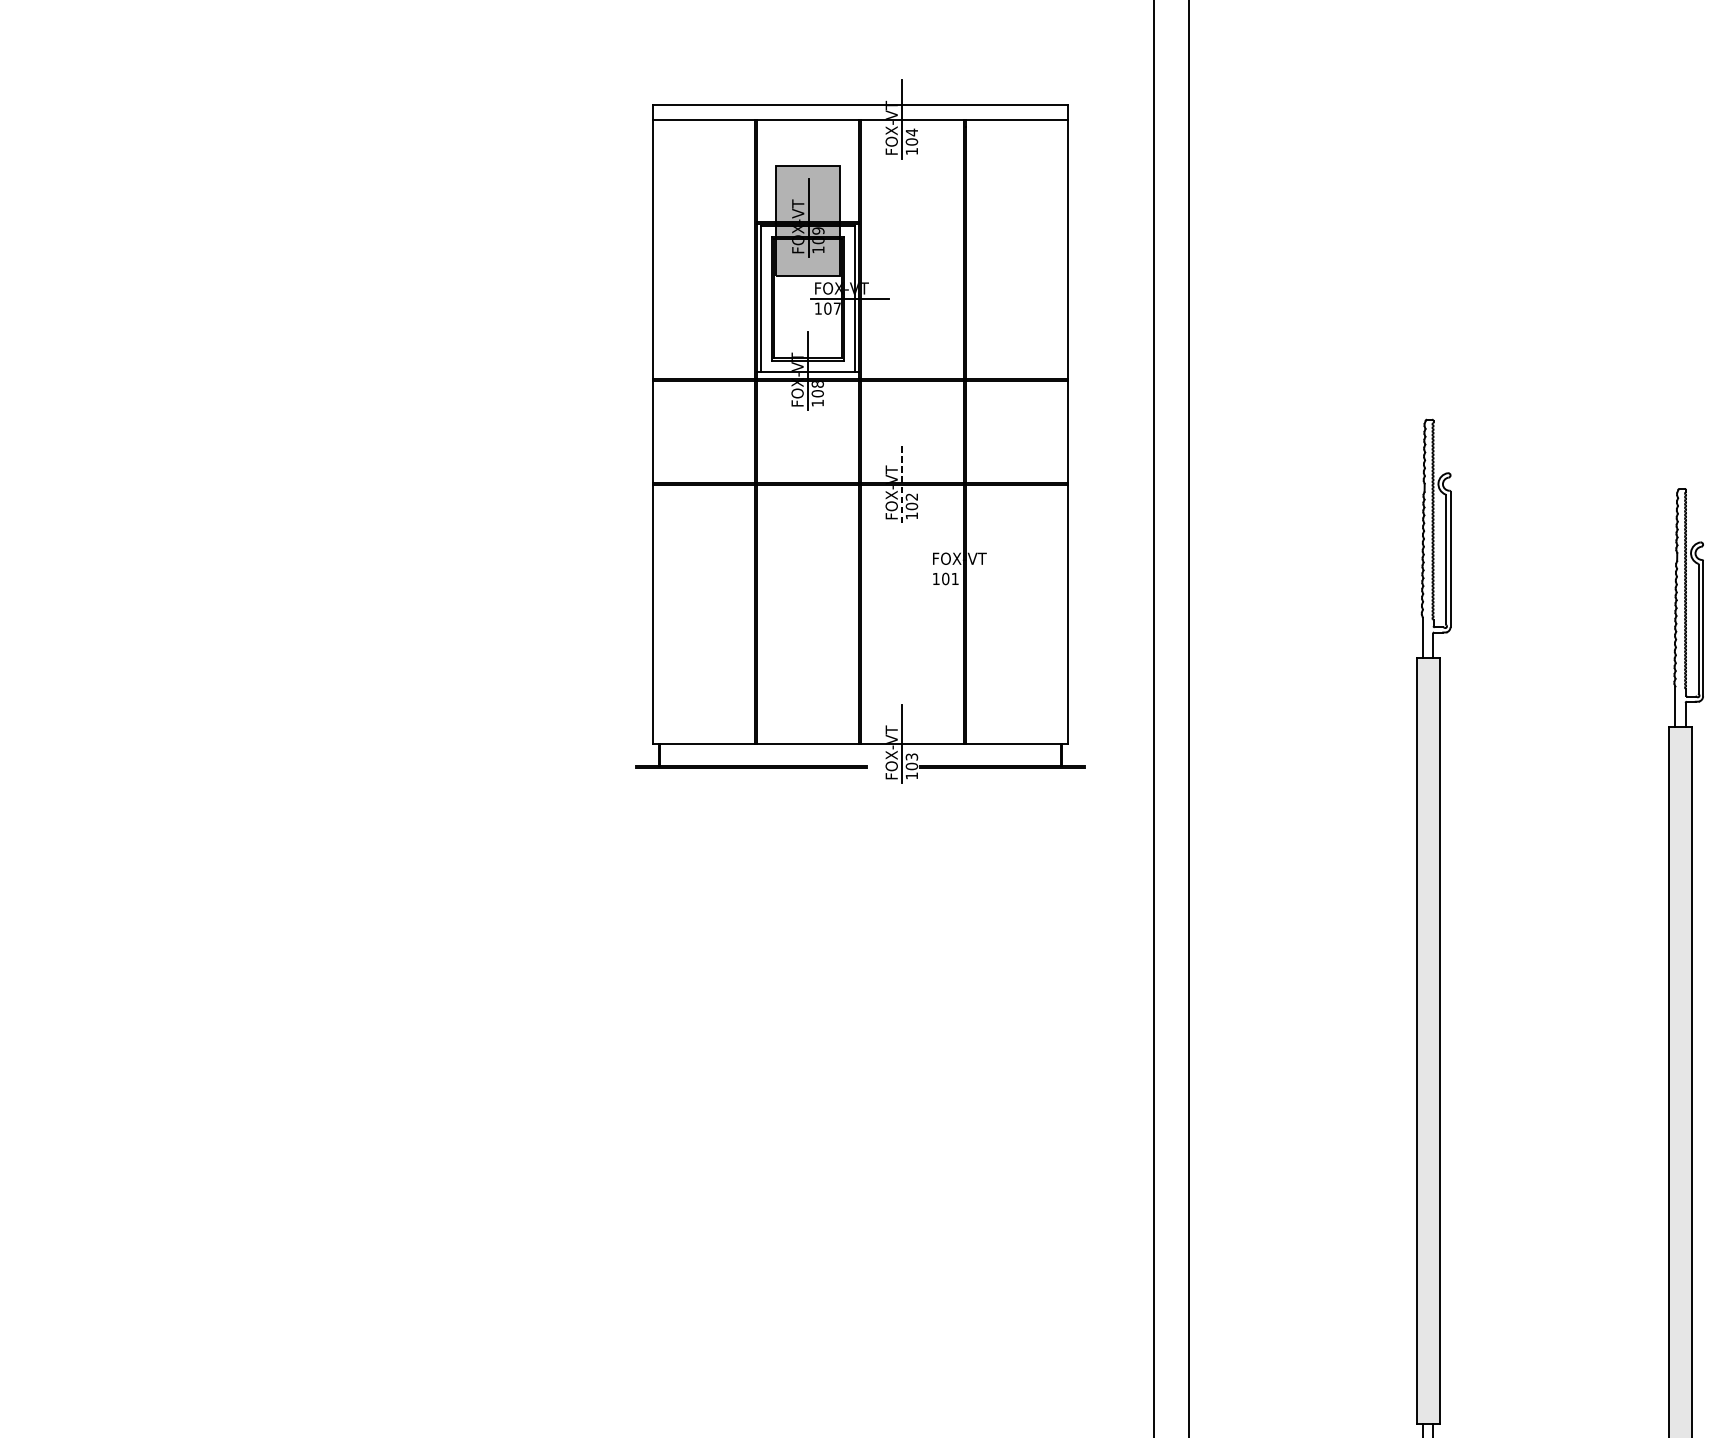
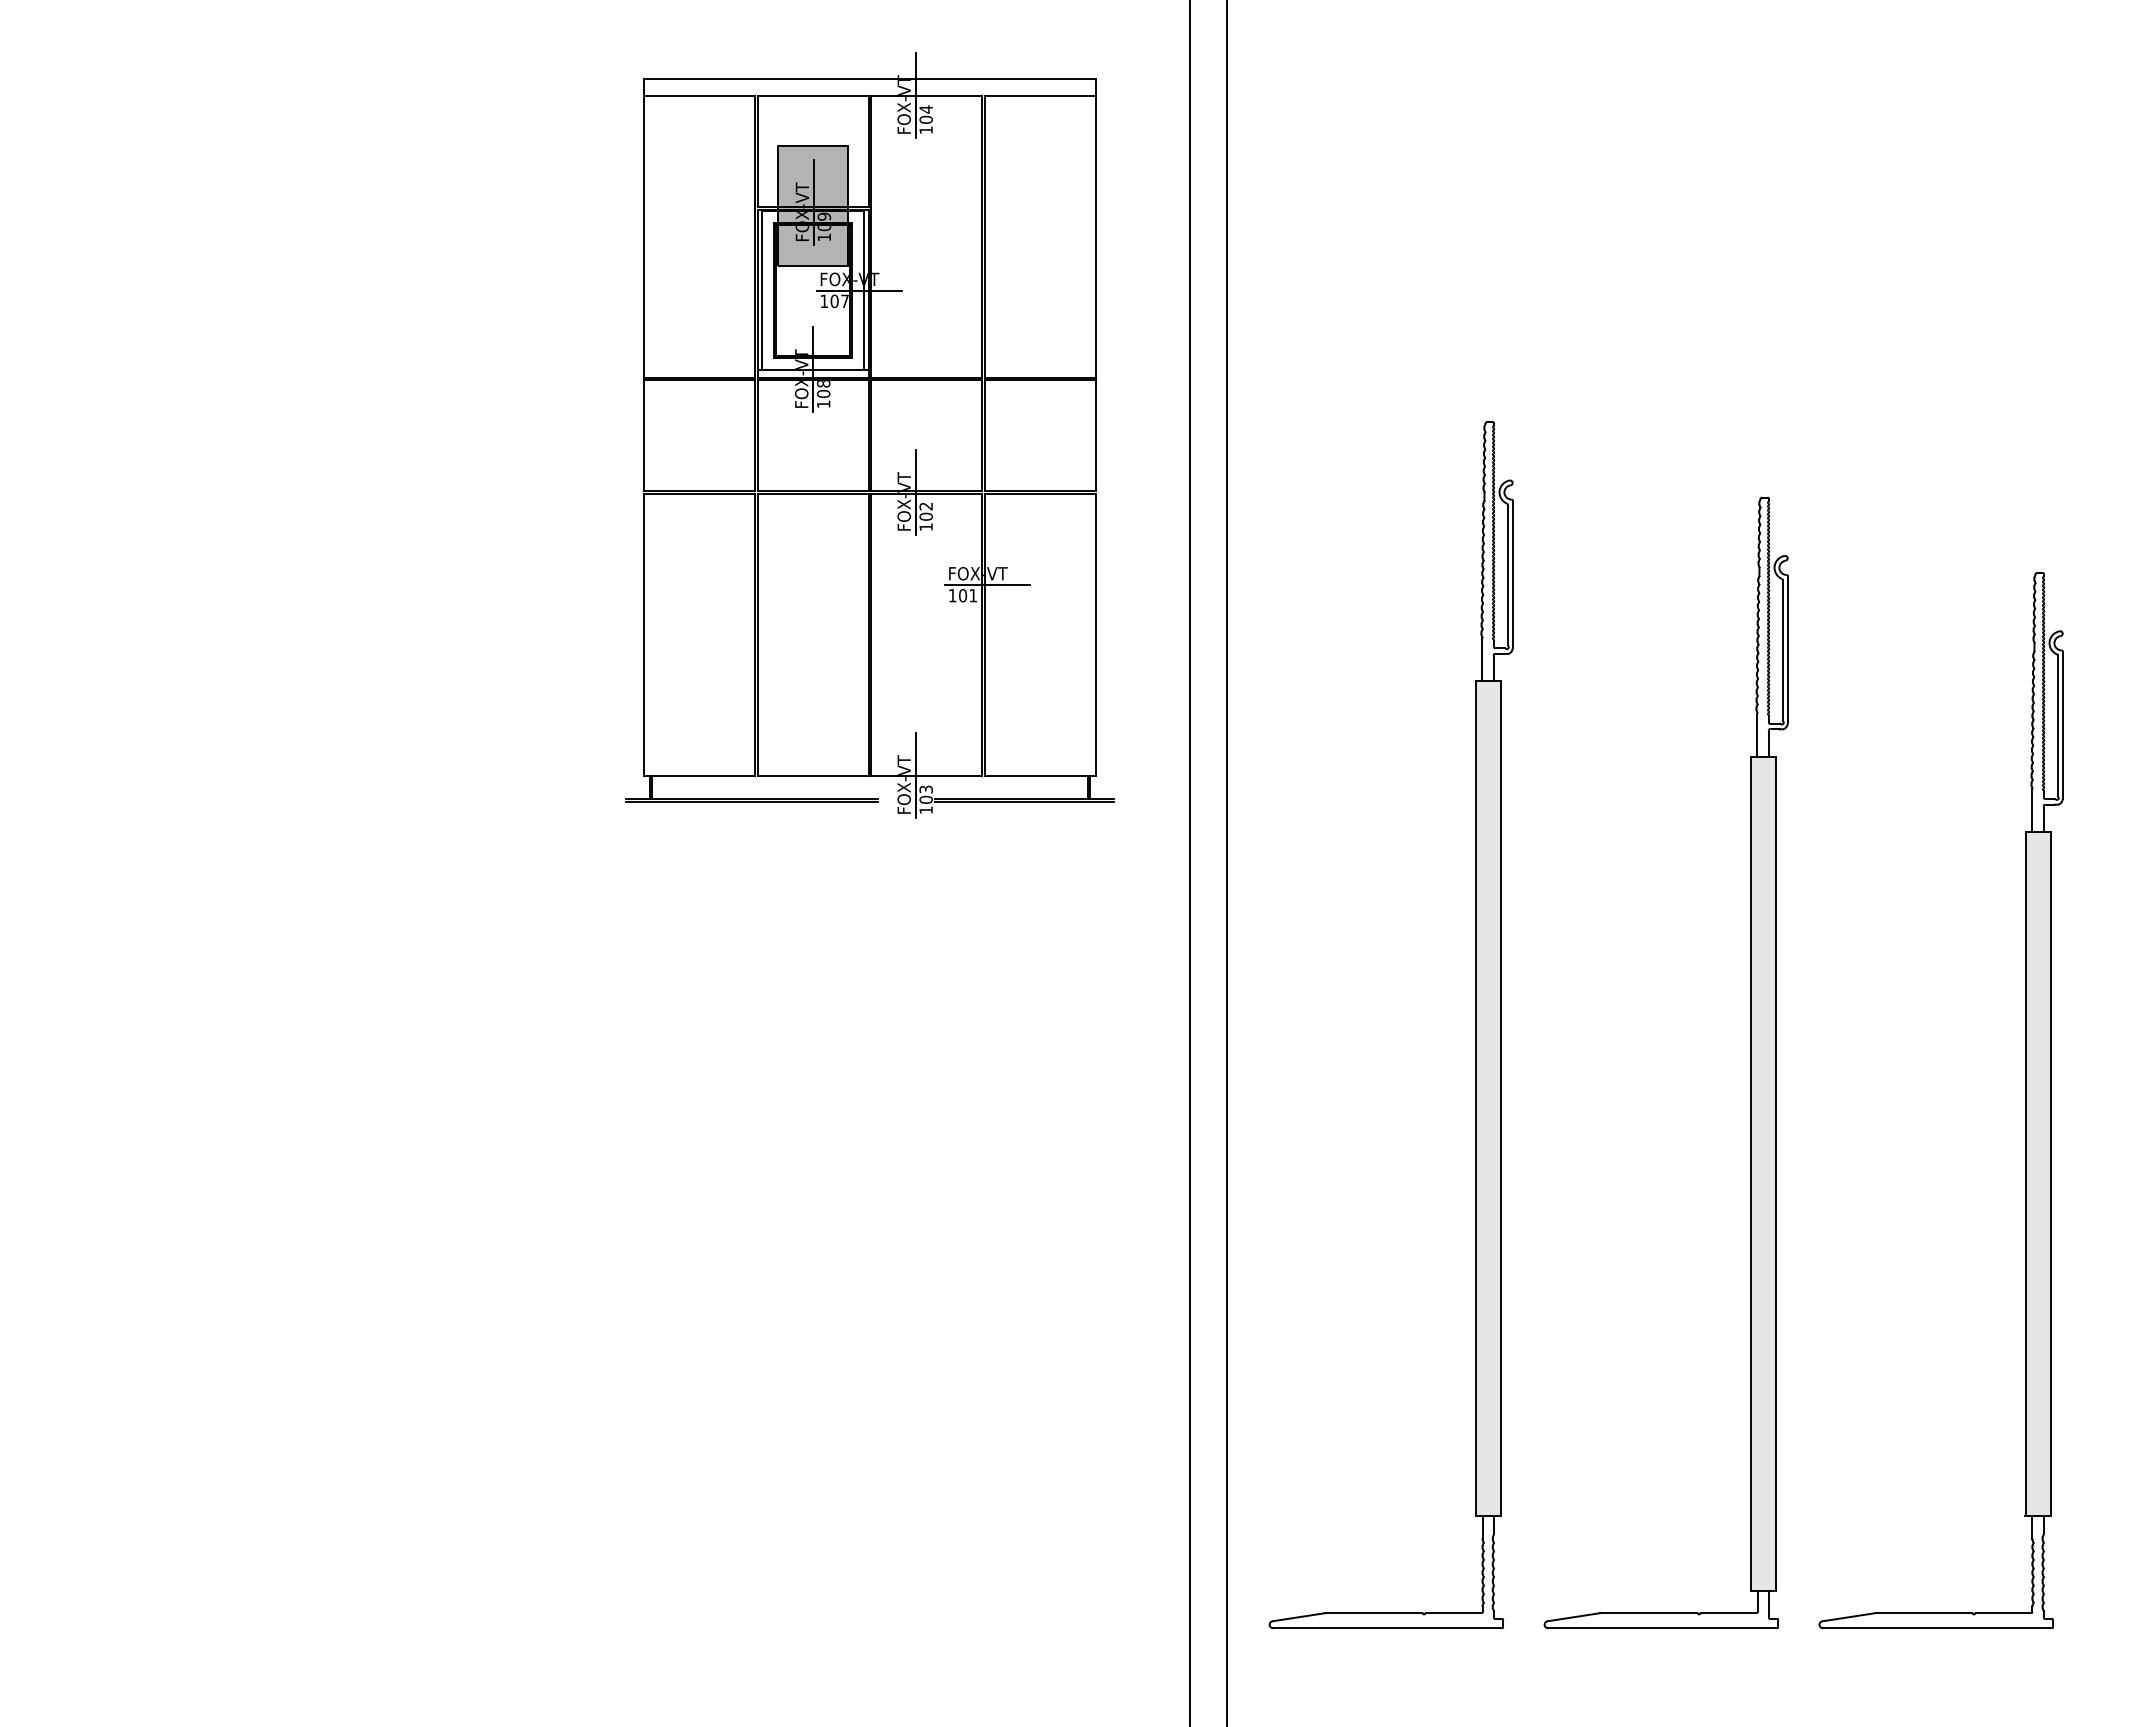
line: (902, 484) -> (915, 492), dashed -> solid
line: (968, 569) -> (987, 585), added

